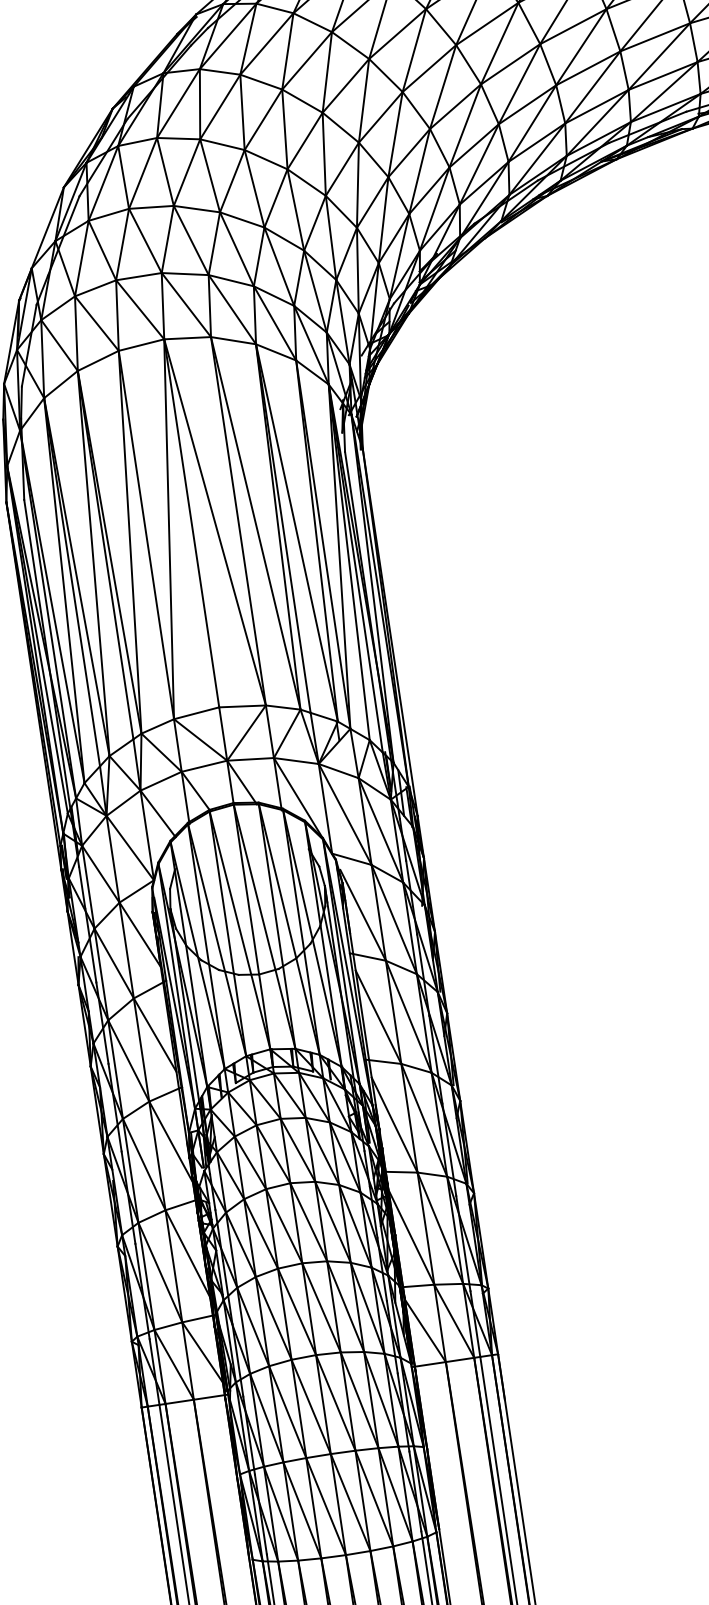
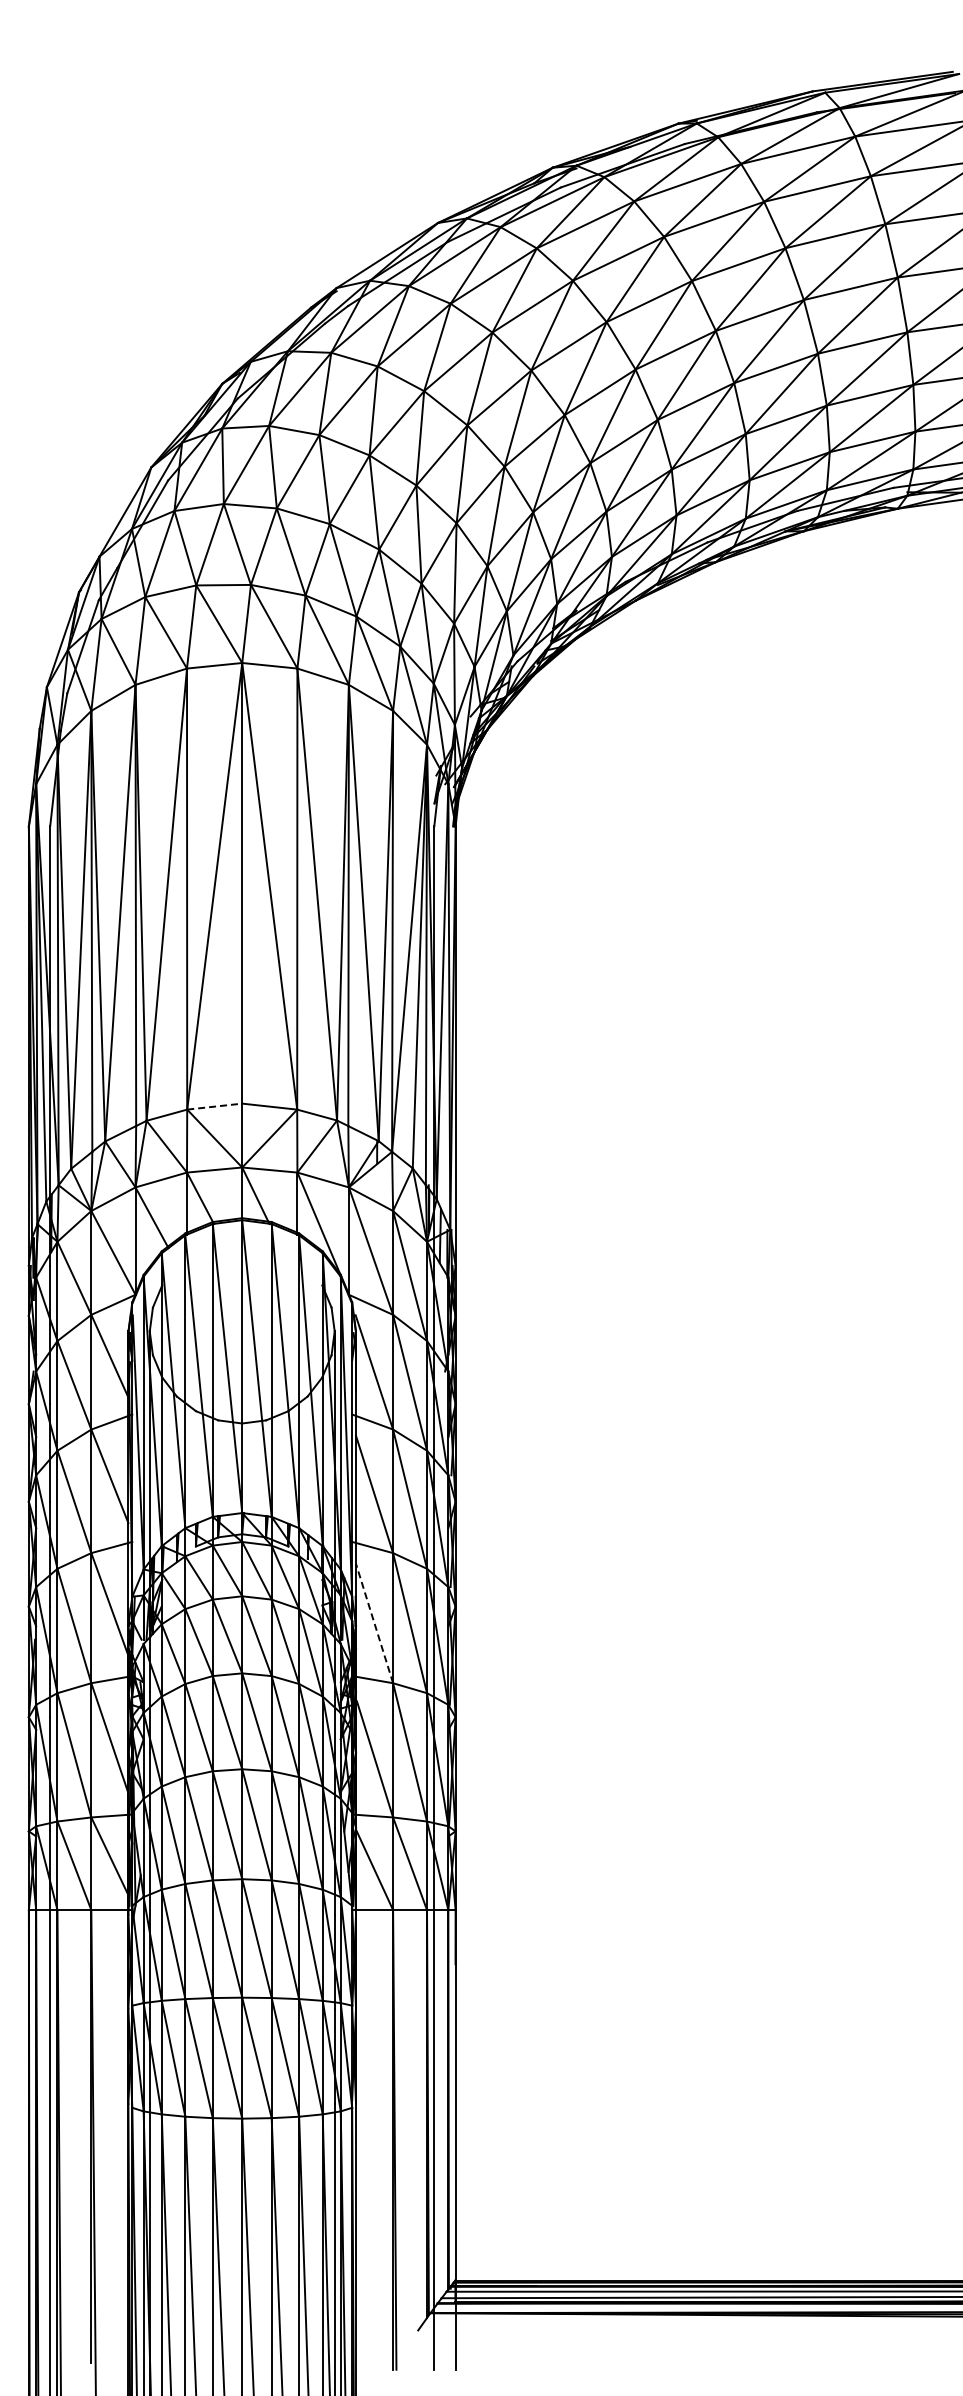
line: (196, 713) -> (214, 1106), solid -> dashed
line: (394, 1125) -> (374, 1623), solid -> dashed

